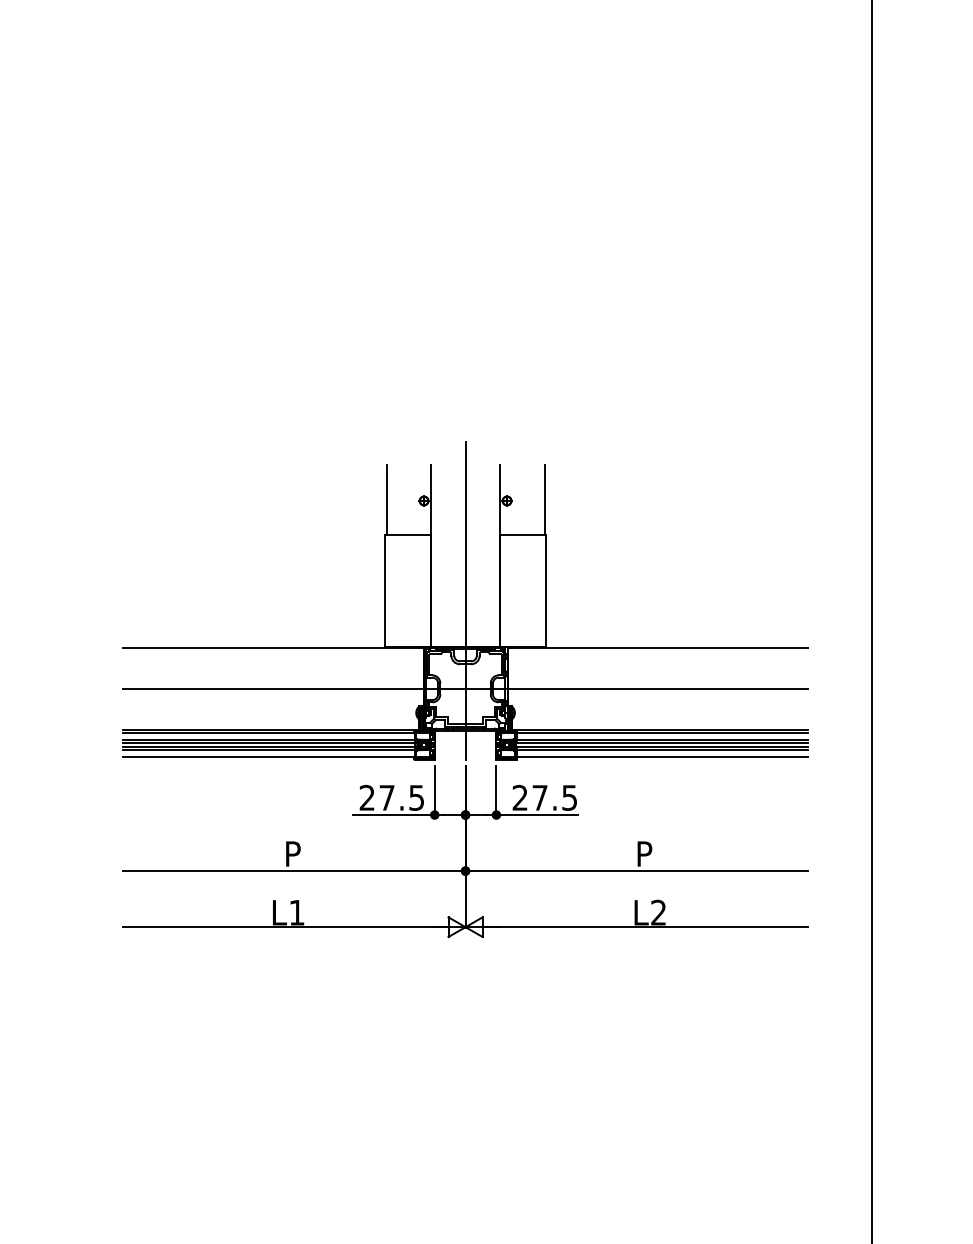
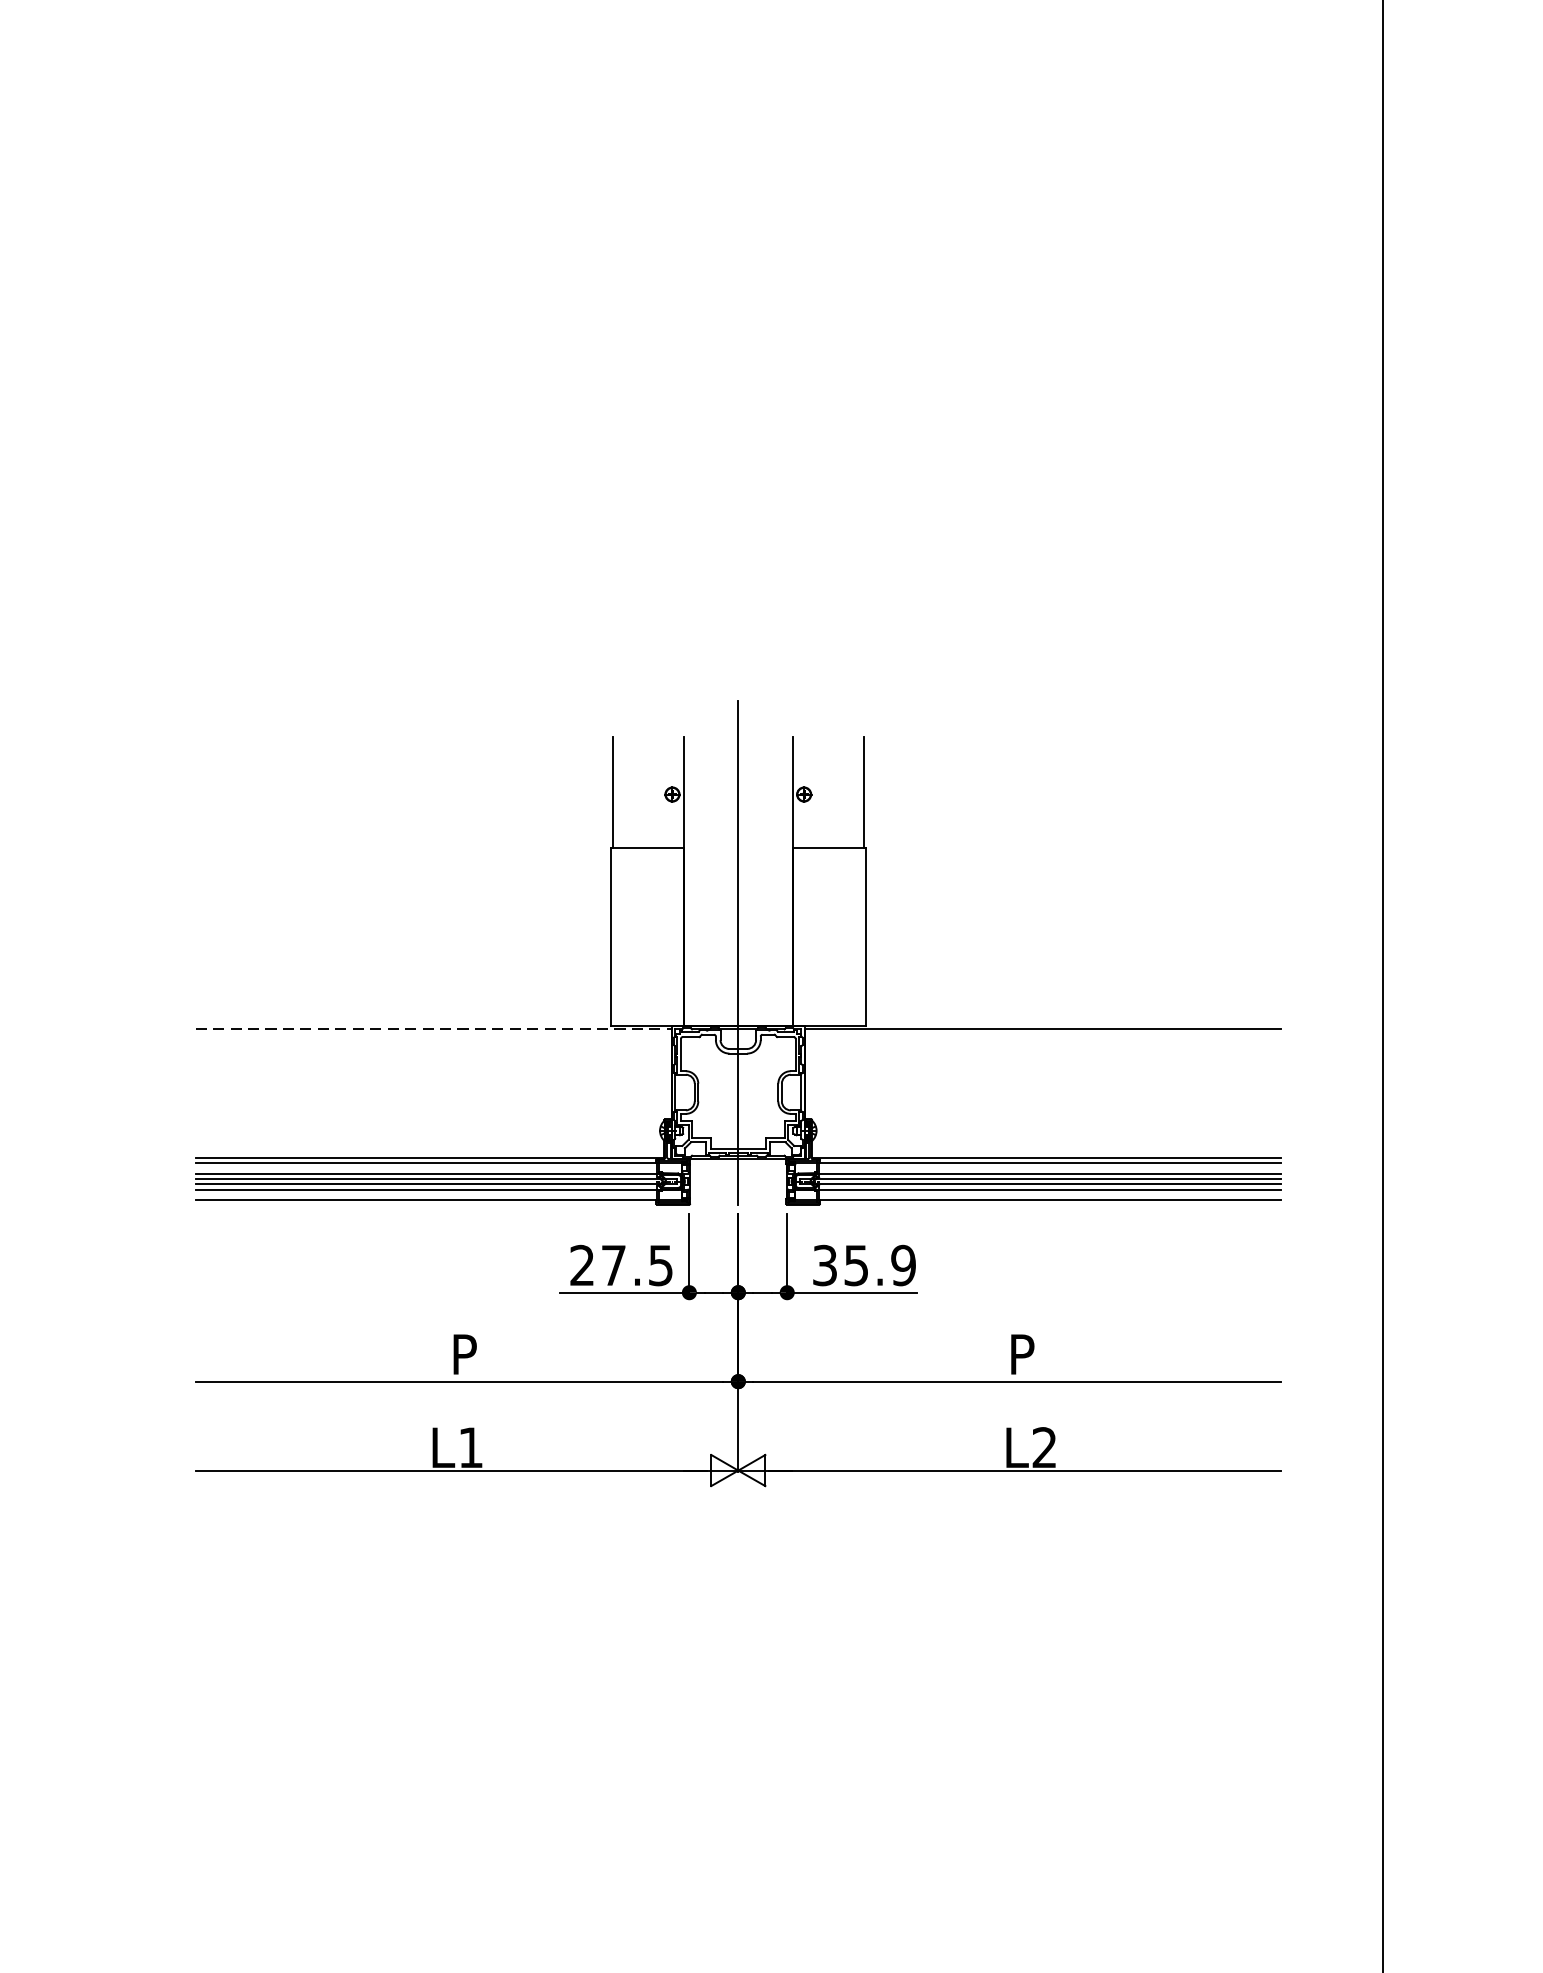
line: (274, 648) -> (435, 1028), solid -> dashed
line: (465, 688) -> (738, 1091), removed
text: (544, 797) -> (863, 1264), 27.5 -> 35.9

